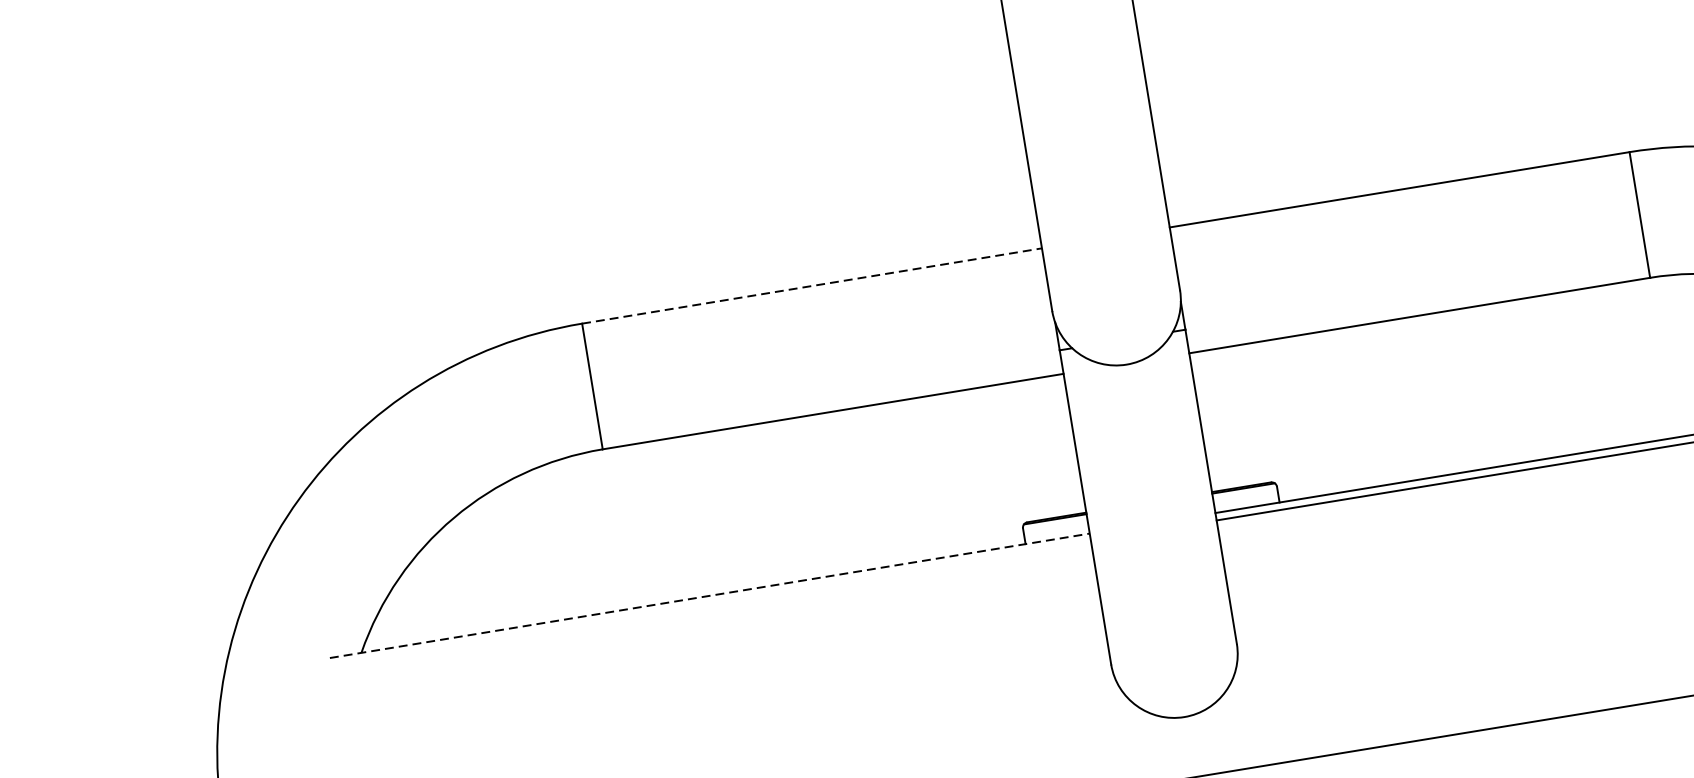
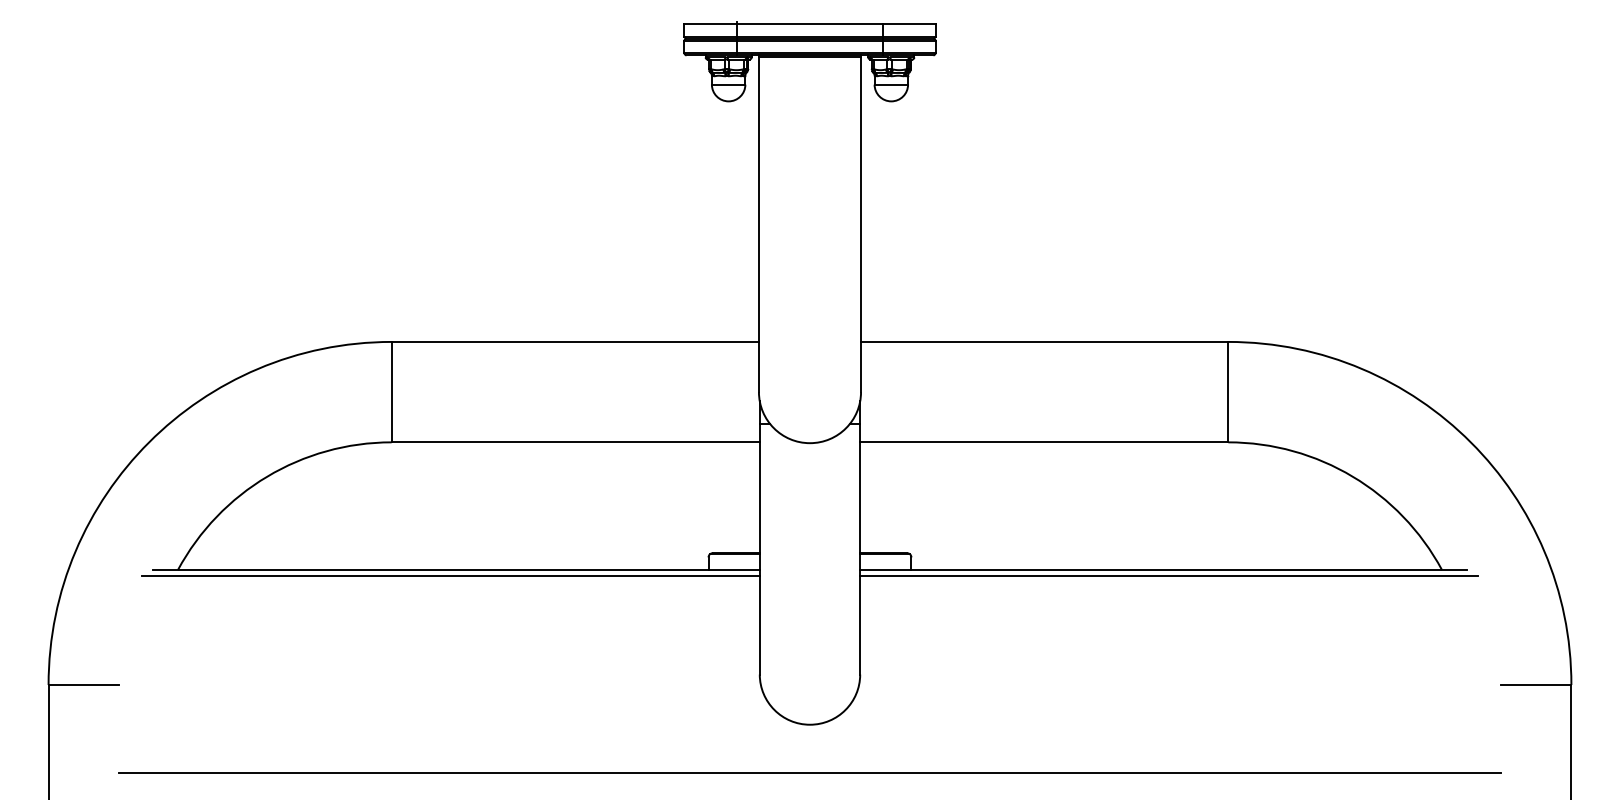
line: (812, 285) -> (575, 341), dashed -> solid
line: (709, 595) -> (456, 569), dashed -> solid
line: (703, 603) -> (450, 575), added

